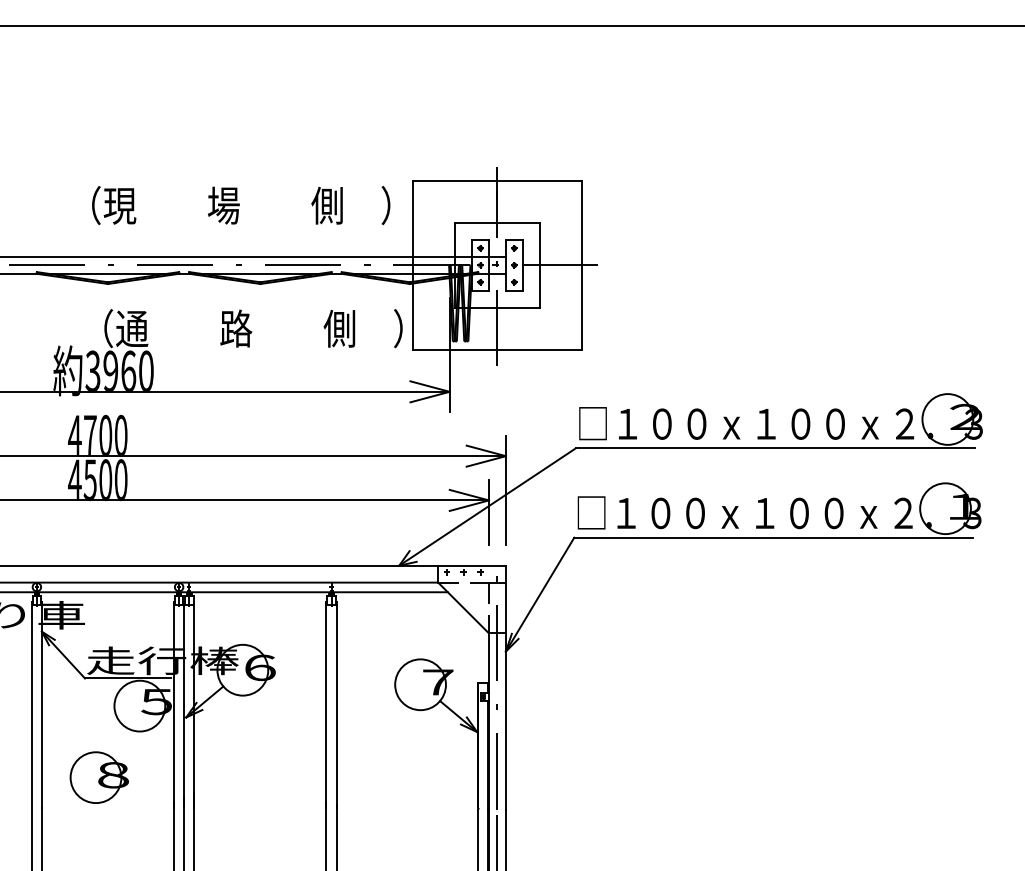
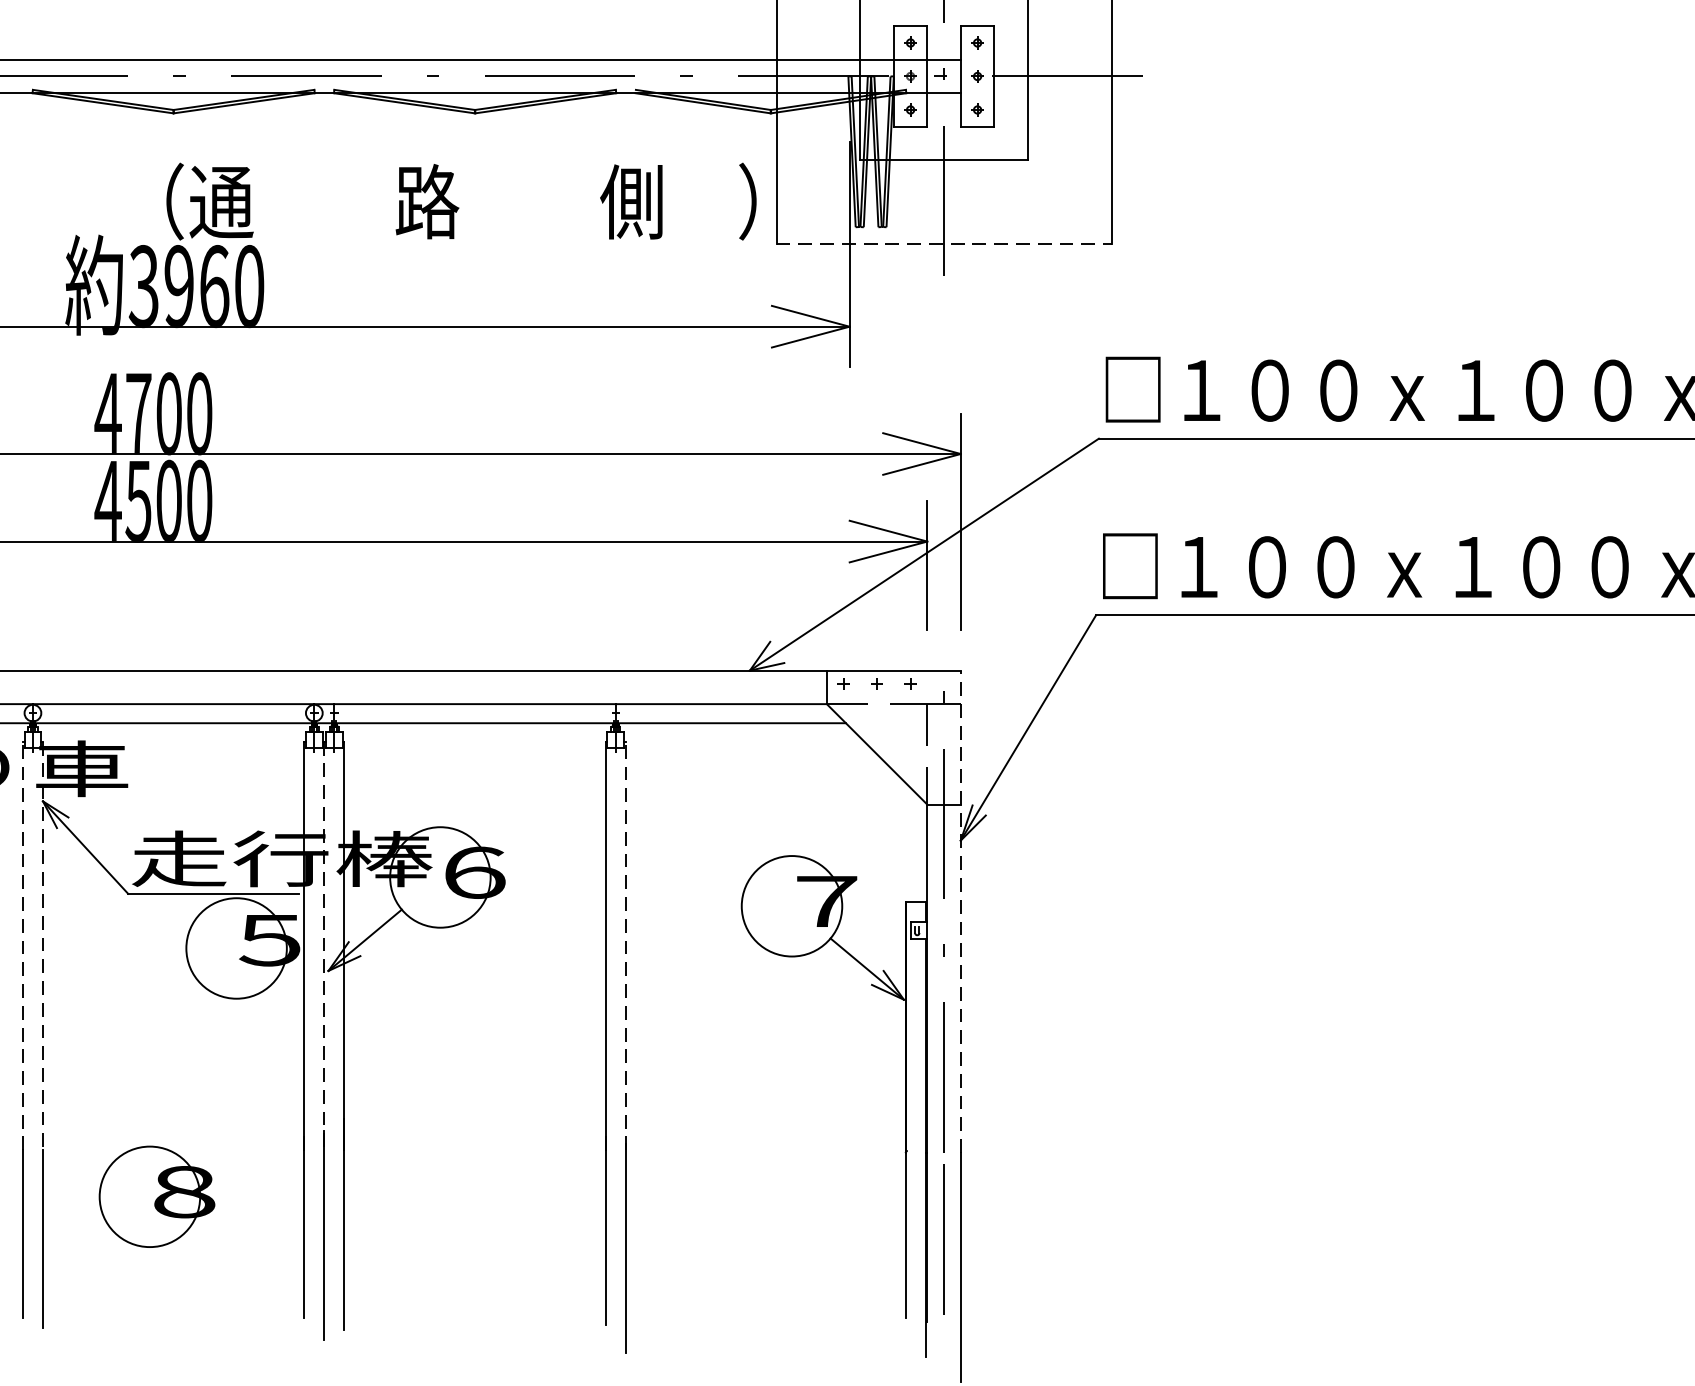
line: (497, 350) -> (944, 244), solid -> dashed
line: (505, 687) -> (959, 911), solid -> dashed
line: (31, 704) -> (22, 945), solid -> dashed
line: (336, 704) -> (625, 945), solid -> dashed
line: (41, 705) -> (42, 947), solid -> dashed
line: (184, 705) -> (324, 947), solid -> dashed
part: (98, 777) -> (154, 1196), moved

